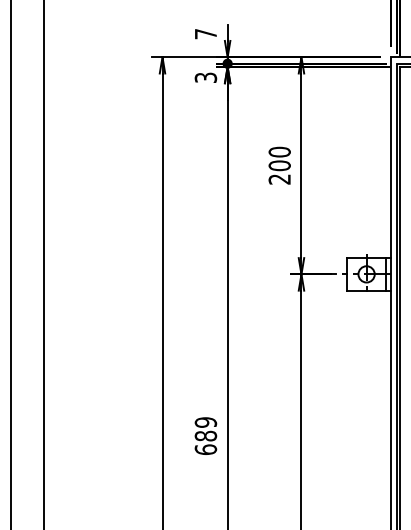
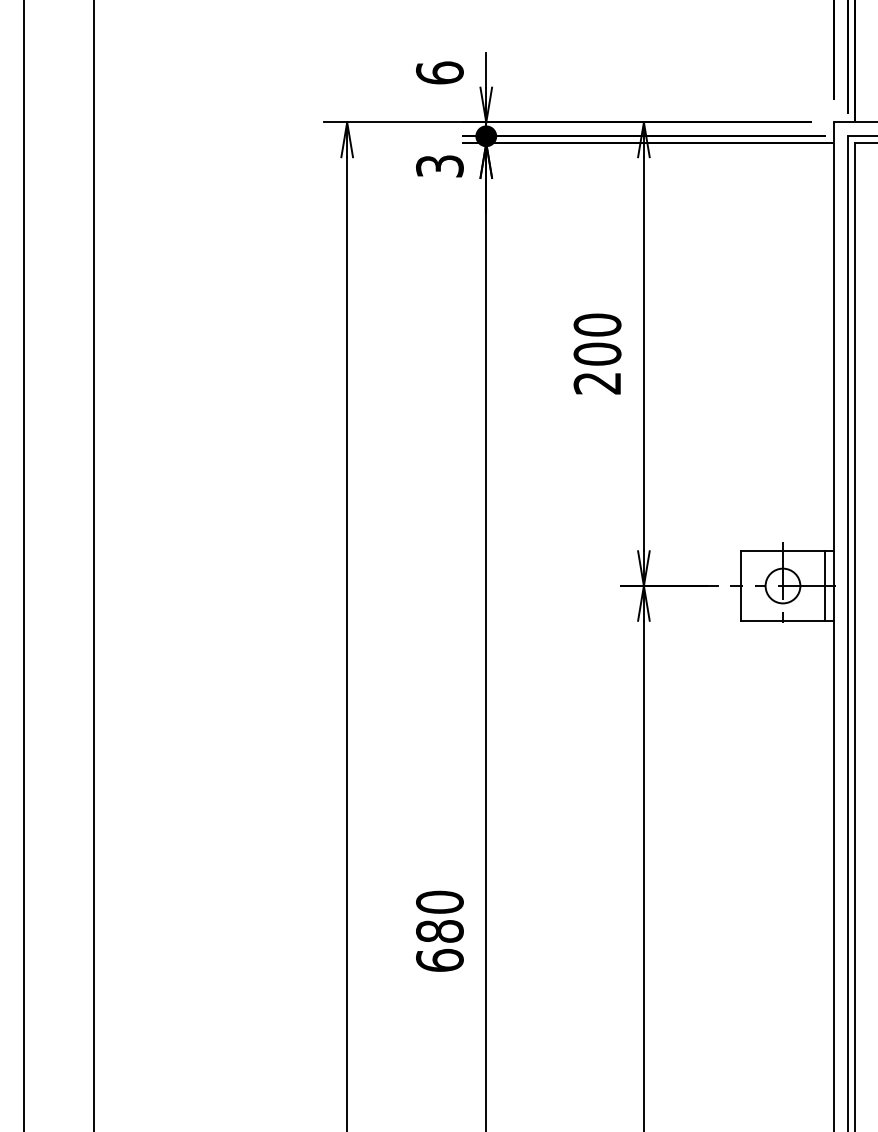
text: (205, 33) -> (439, 71), 7 -> 6
text: (206, 422) -> (441, 902), 689 -> 680

